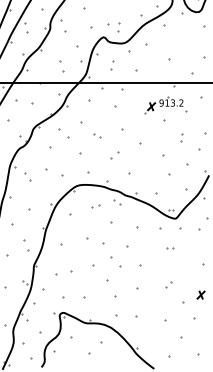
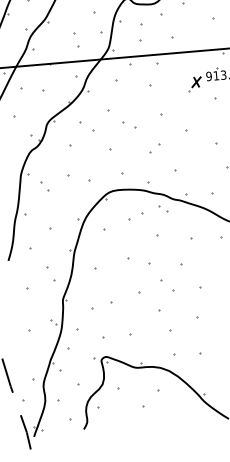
part: (112, 65) -> (141, 33), size x1.6
part: (97, 135) -> (130, 125), size x1.6
part: (95, 206) -> (135, 216), size x1.6

